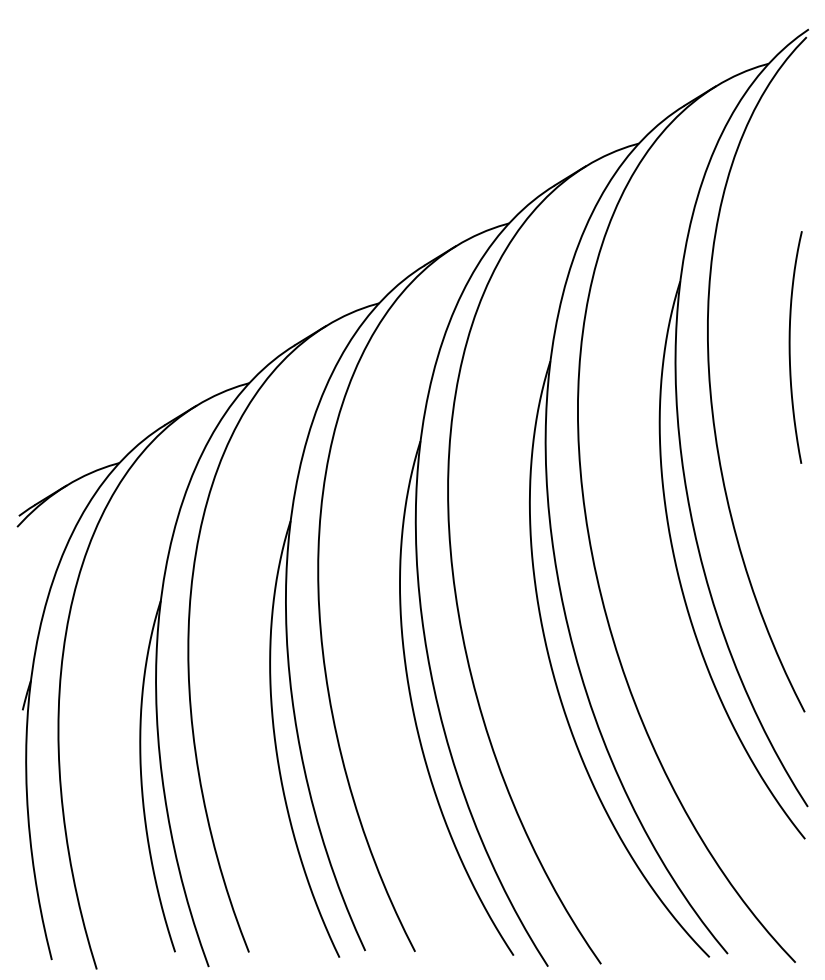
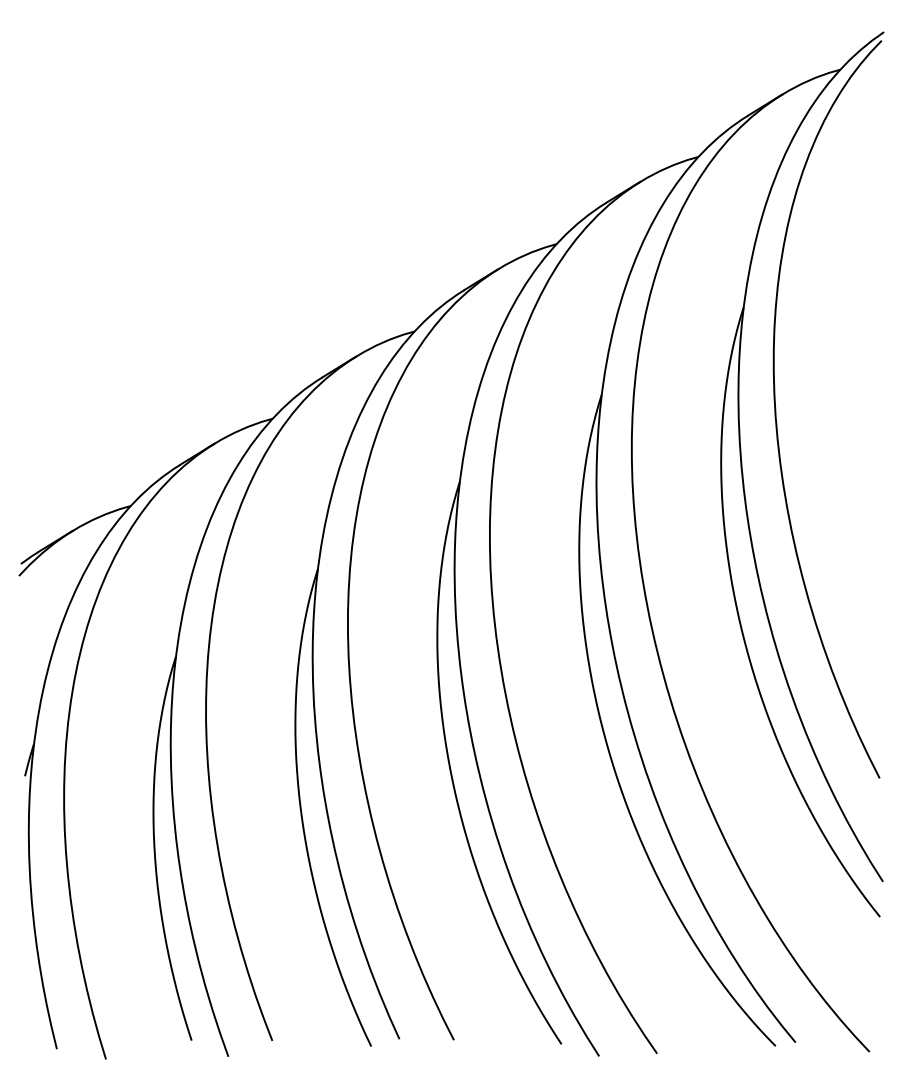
curve: (790, 349) -> (864, 382), removed

